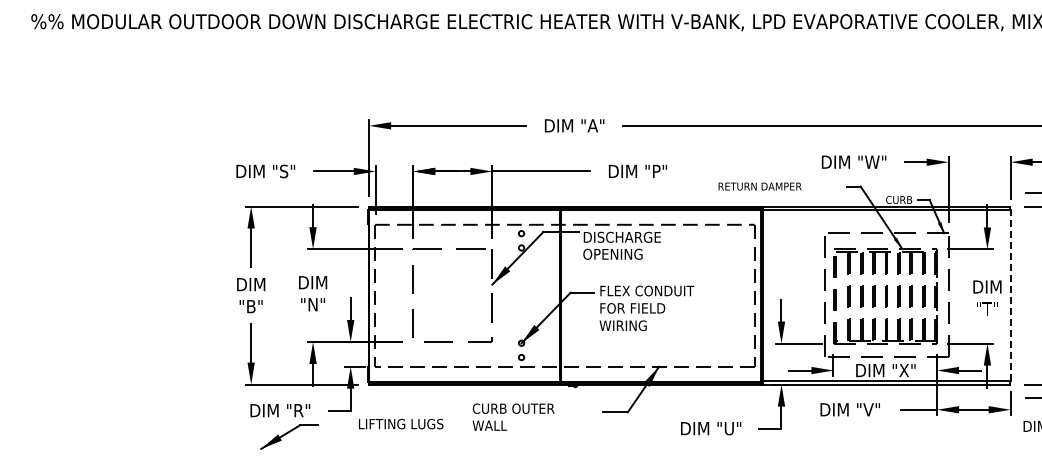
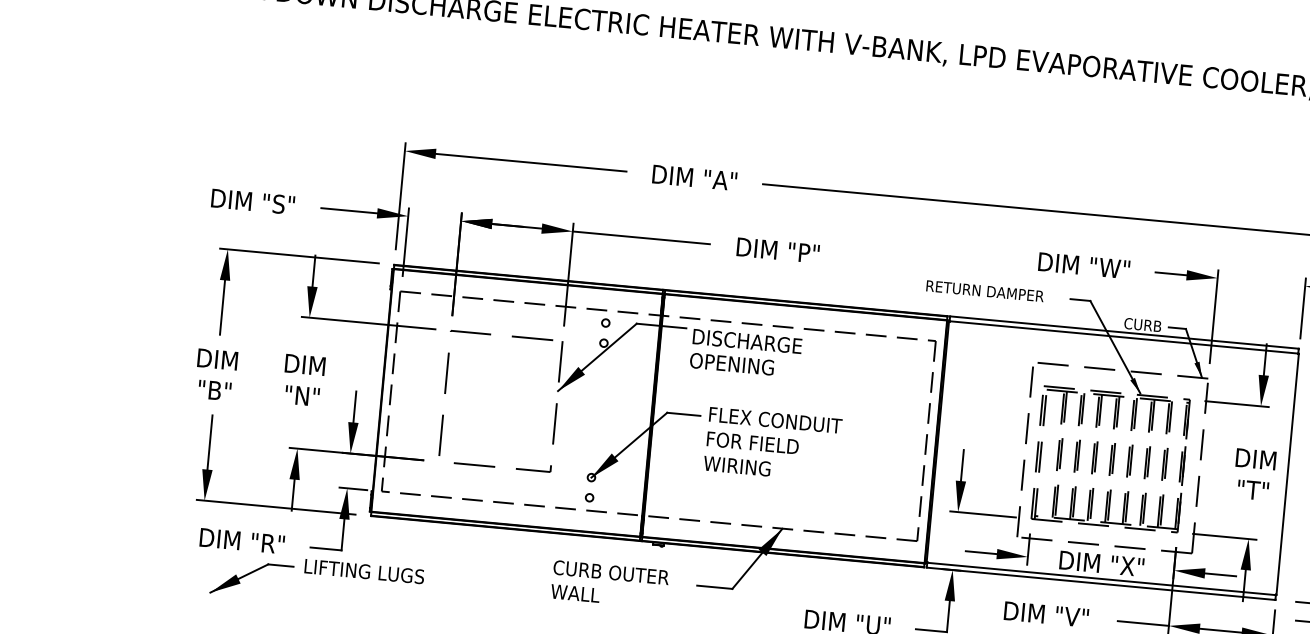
text: (759, 186) -> (984, 291), moved
line: (1010, 295) -> (1287, 474), dashed -> solid
text: (513, 416) -> (609, 583), moved
text: (401, 423) -> (365, 570), moved

